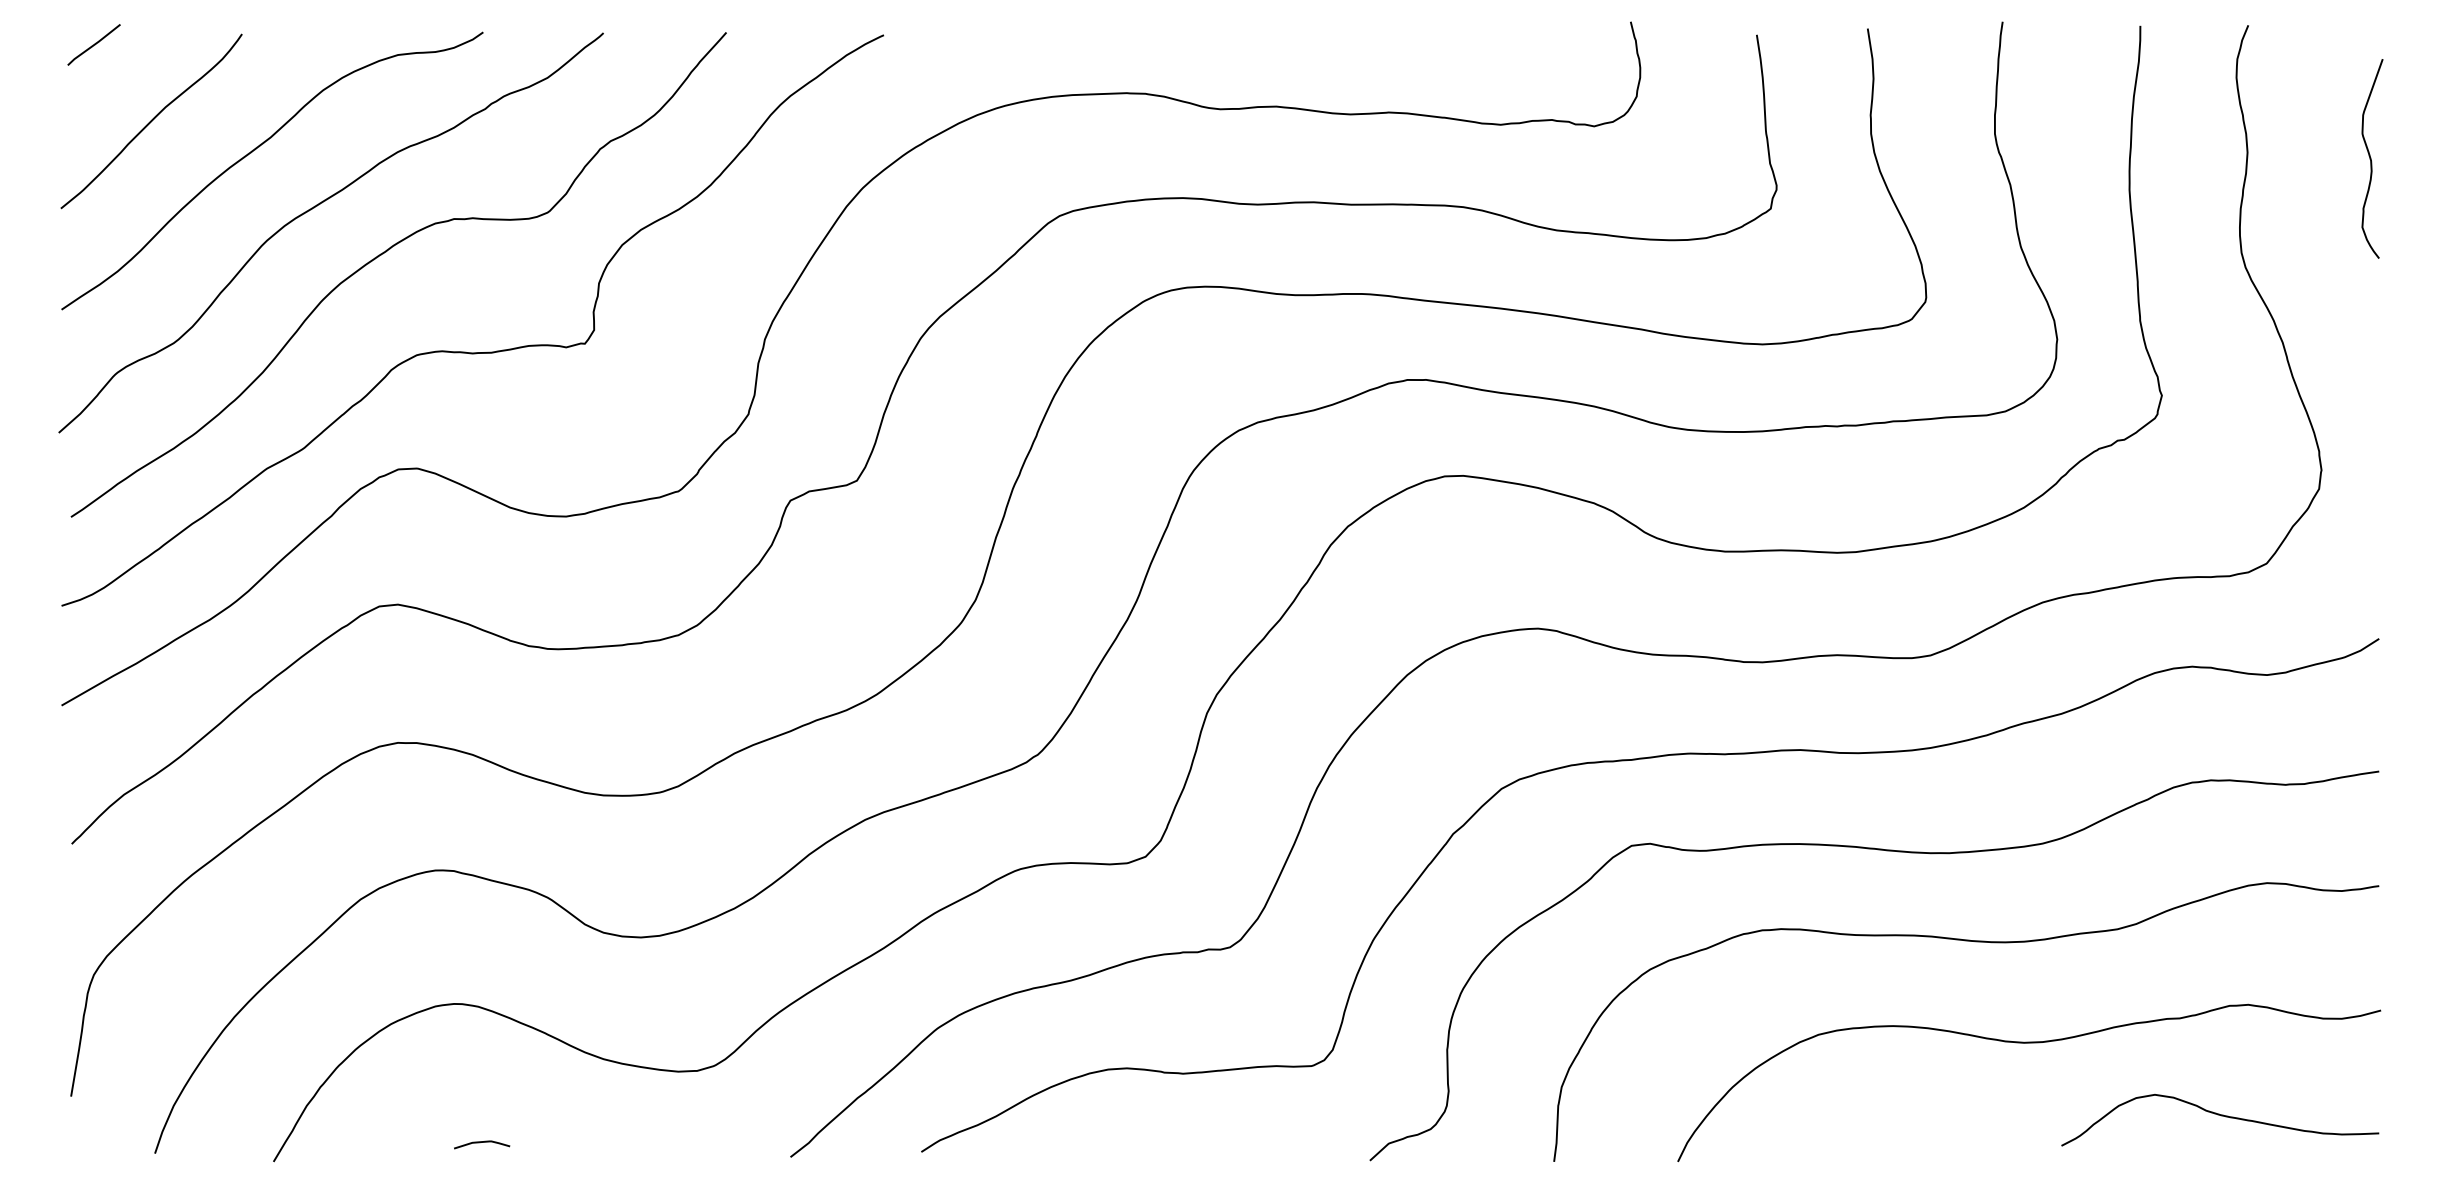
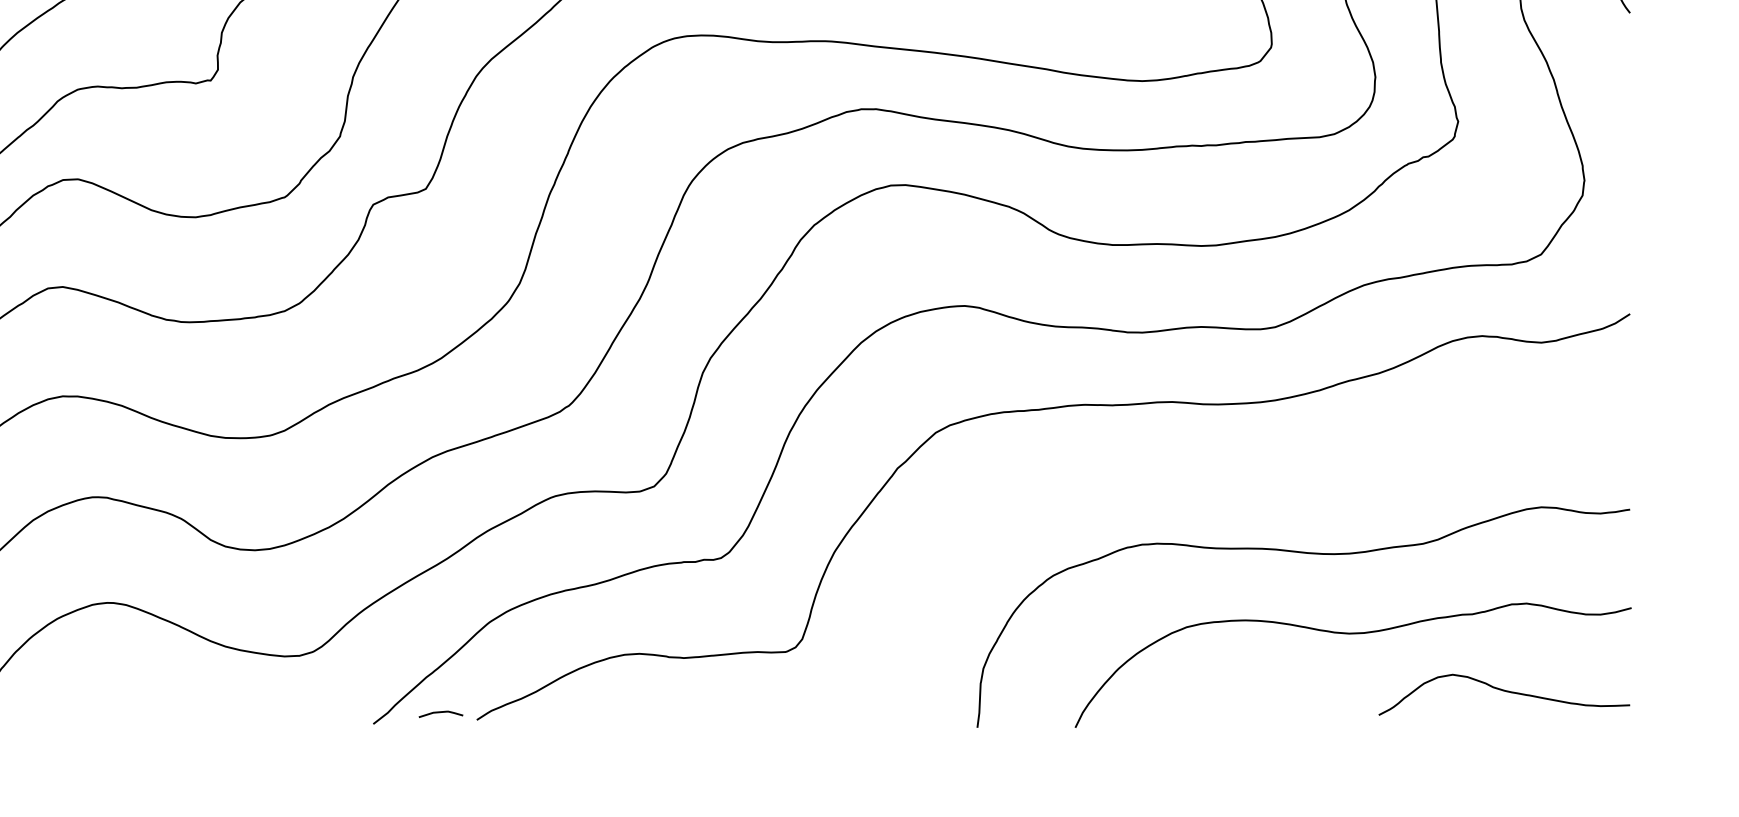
curve: (1886, 851) -> (1240, 482), removed
curve: (482, 1142) -> (441, 712), moved

